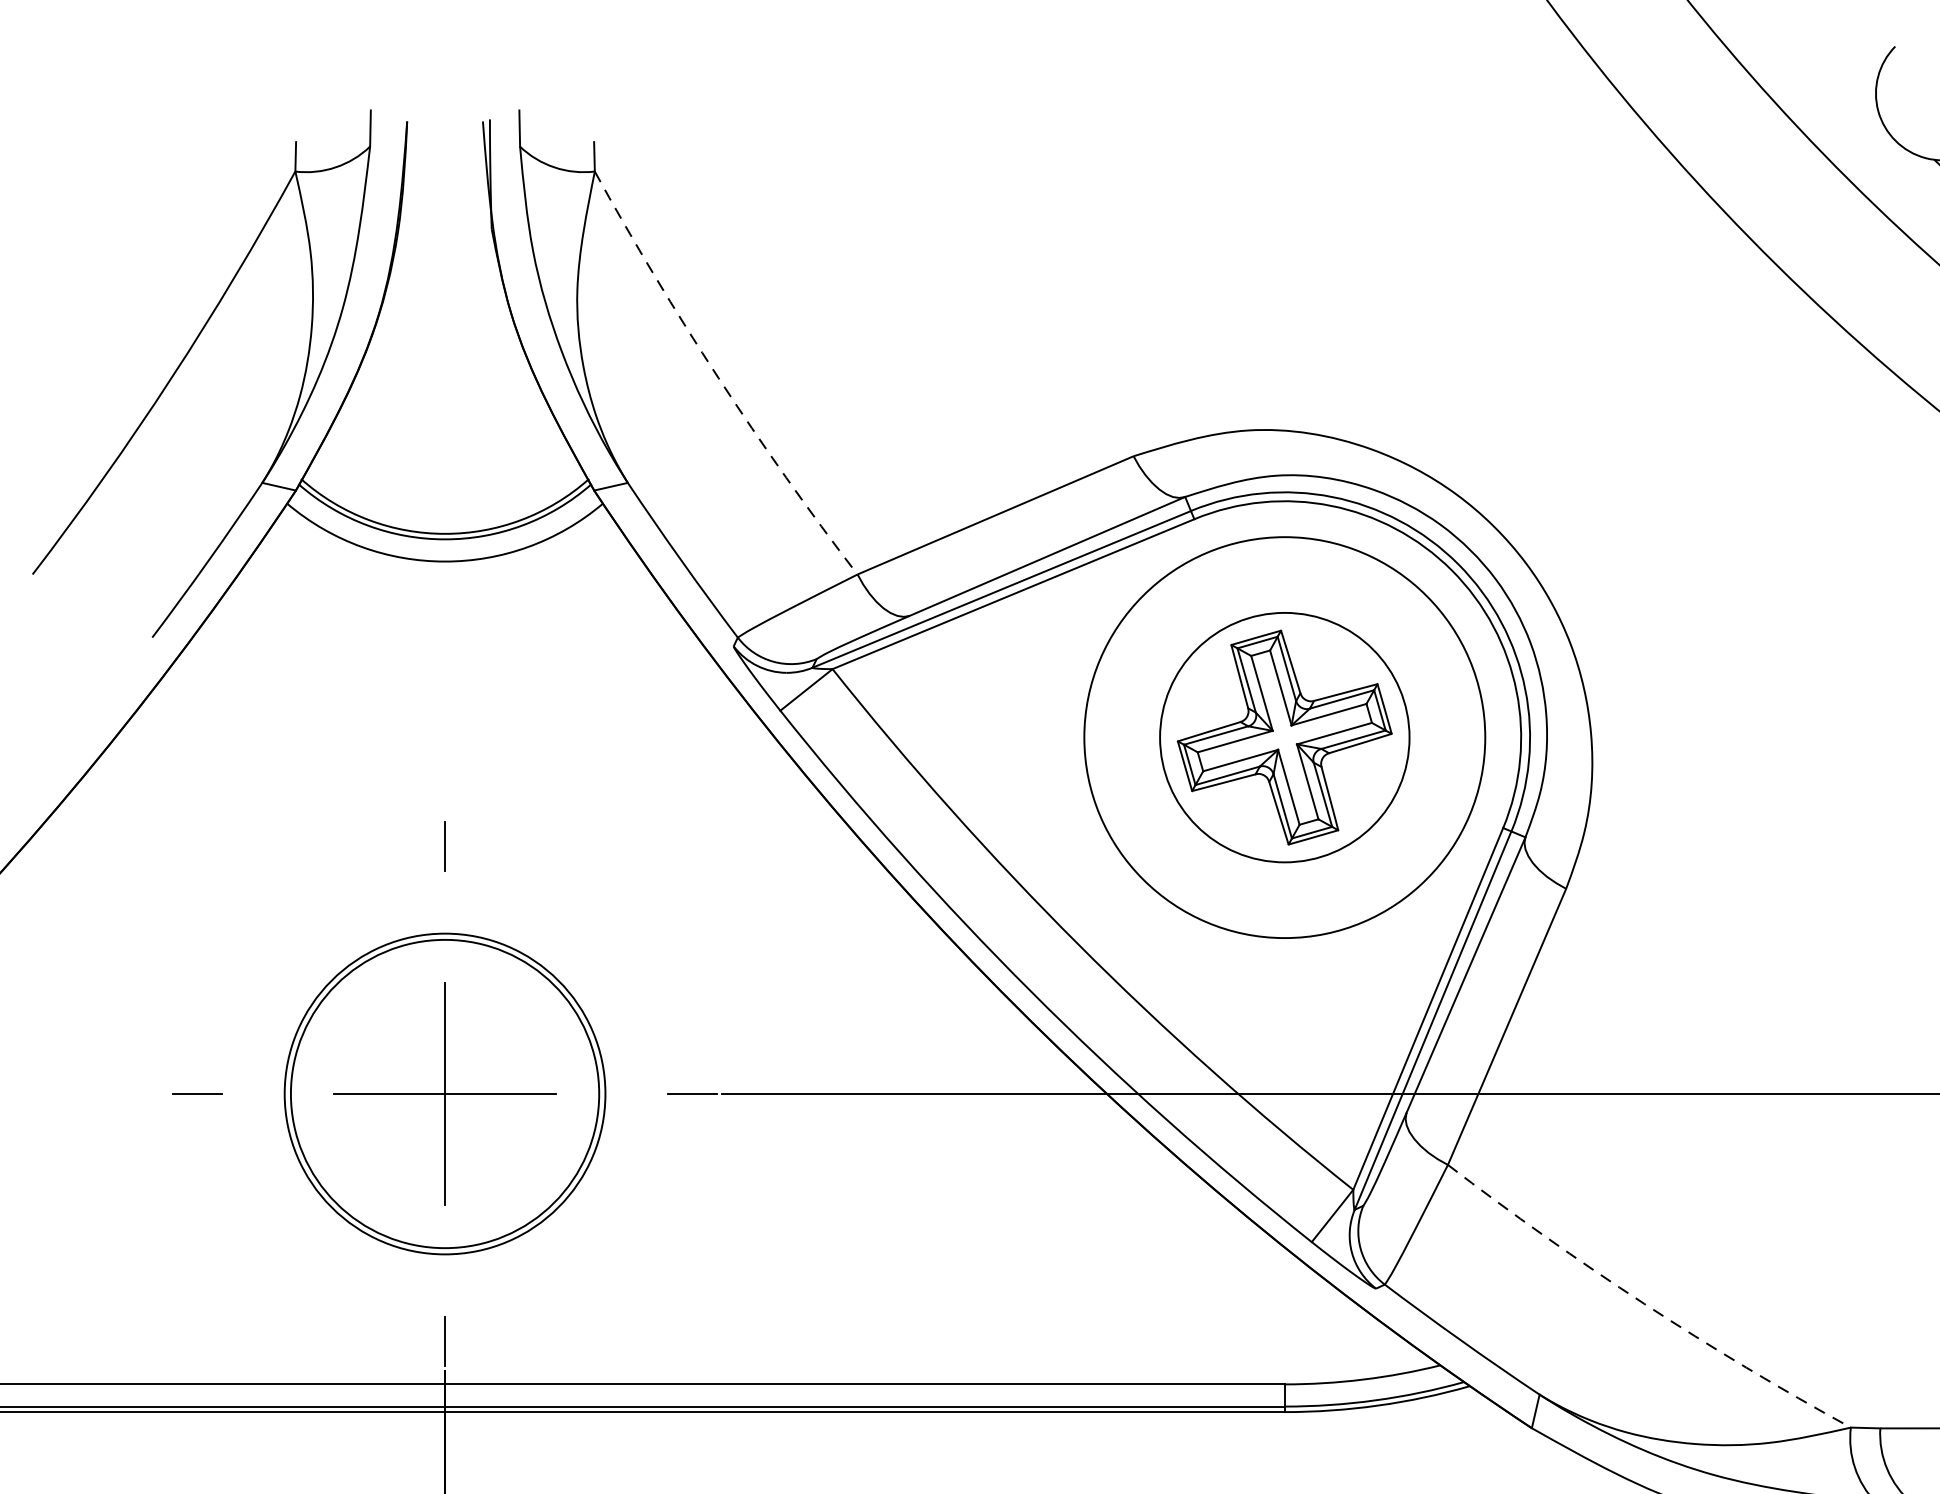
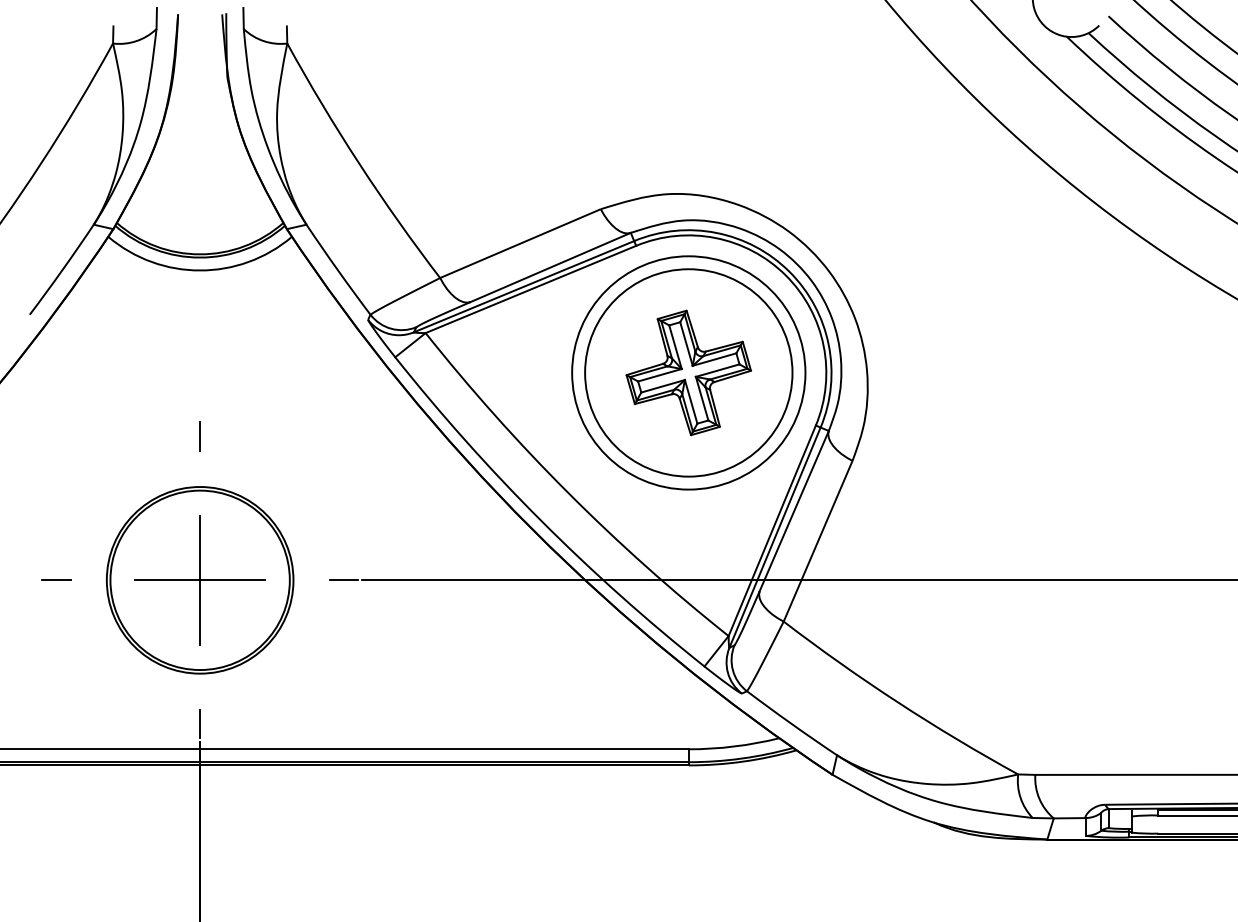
arc: (718, 377) -> (359, 163), dashed -> solid
circle: (1284, 736) -> (688, 372), size x1.43
arc: (1645, 1303) -> (898, 702), dashed -> solid

